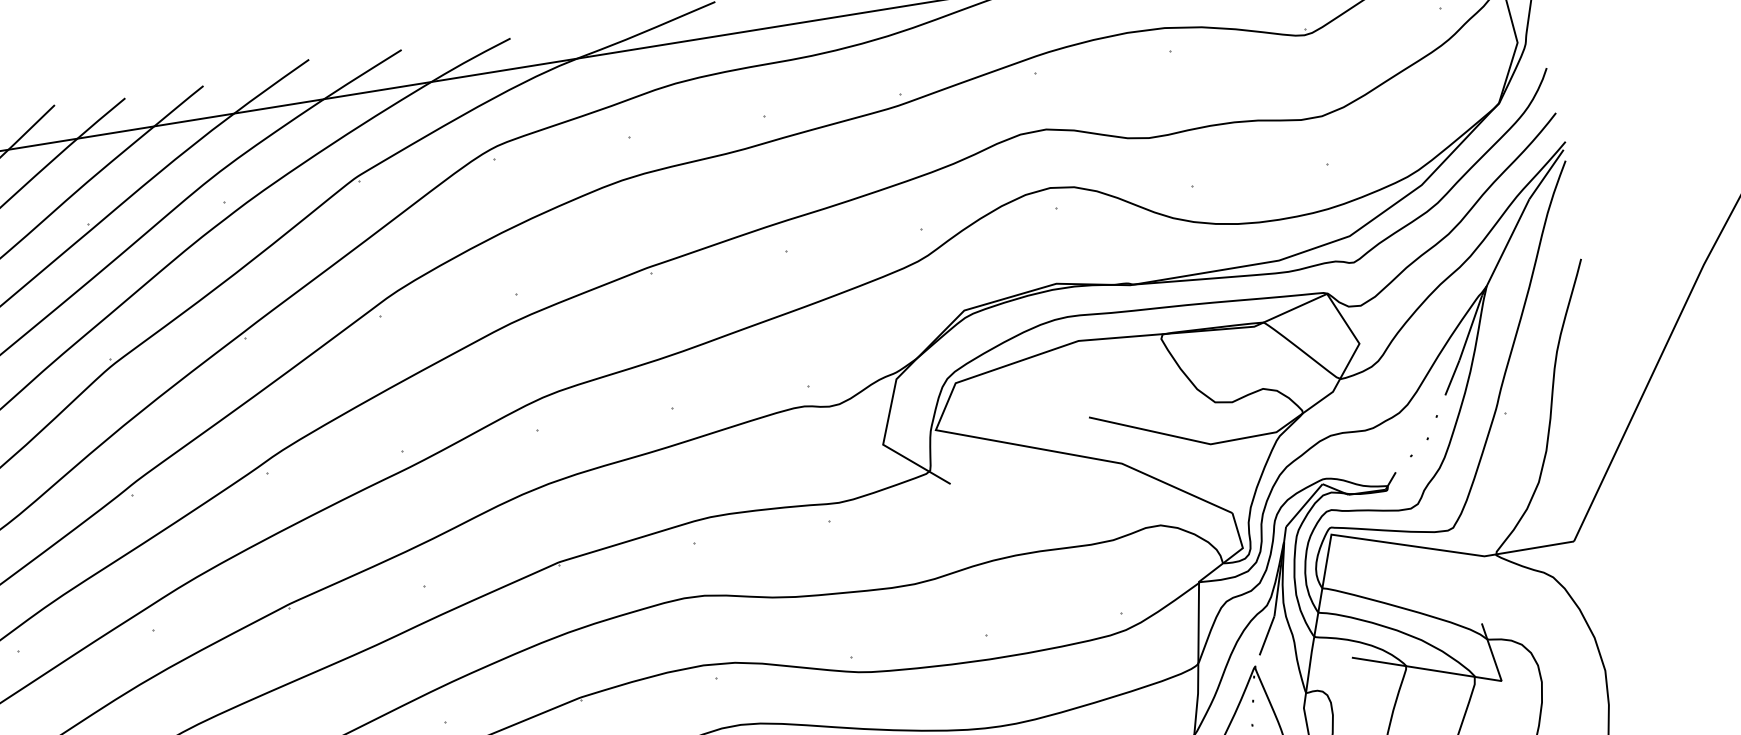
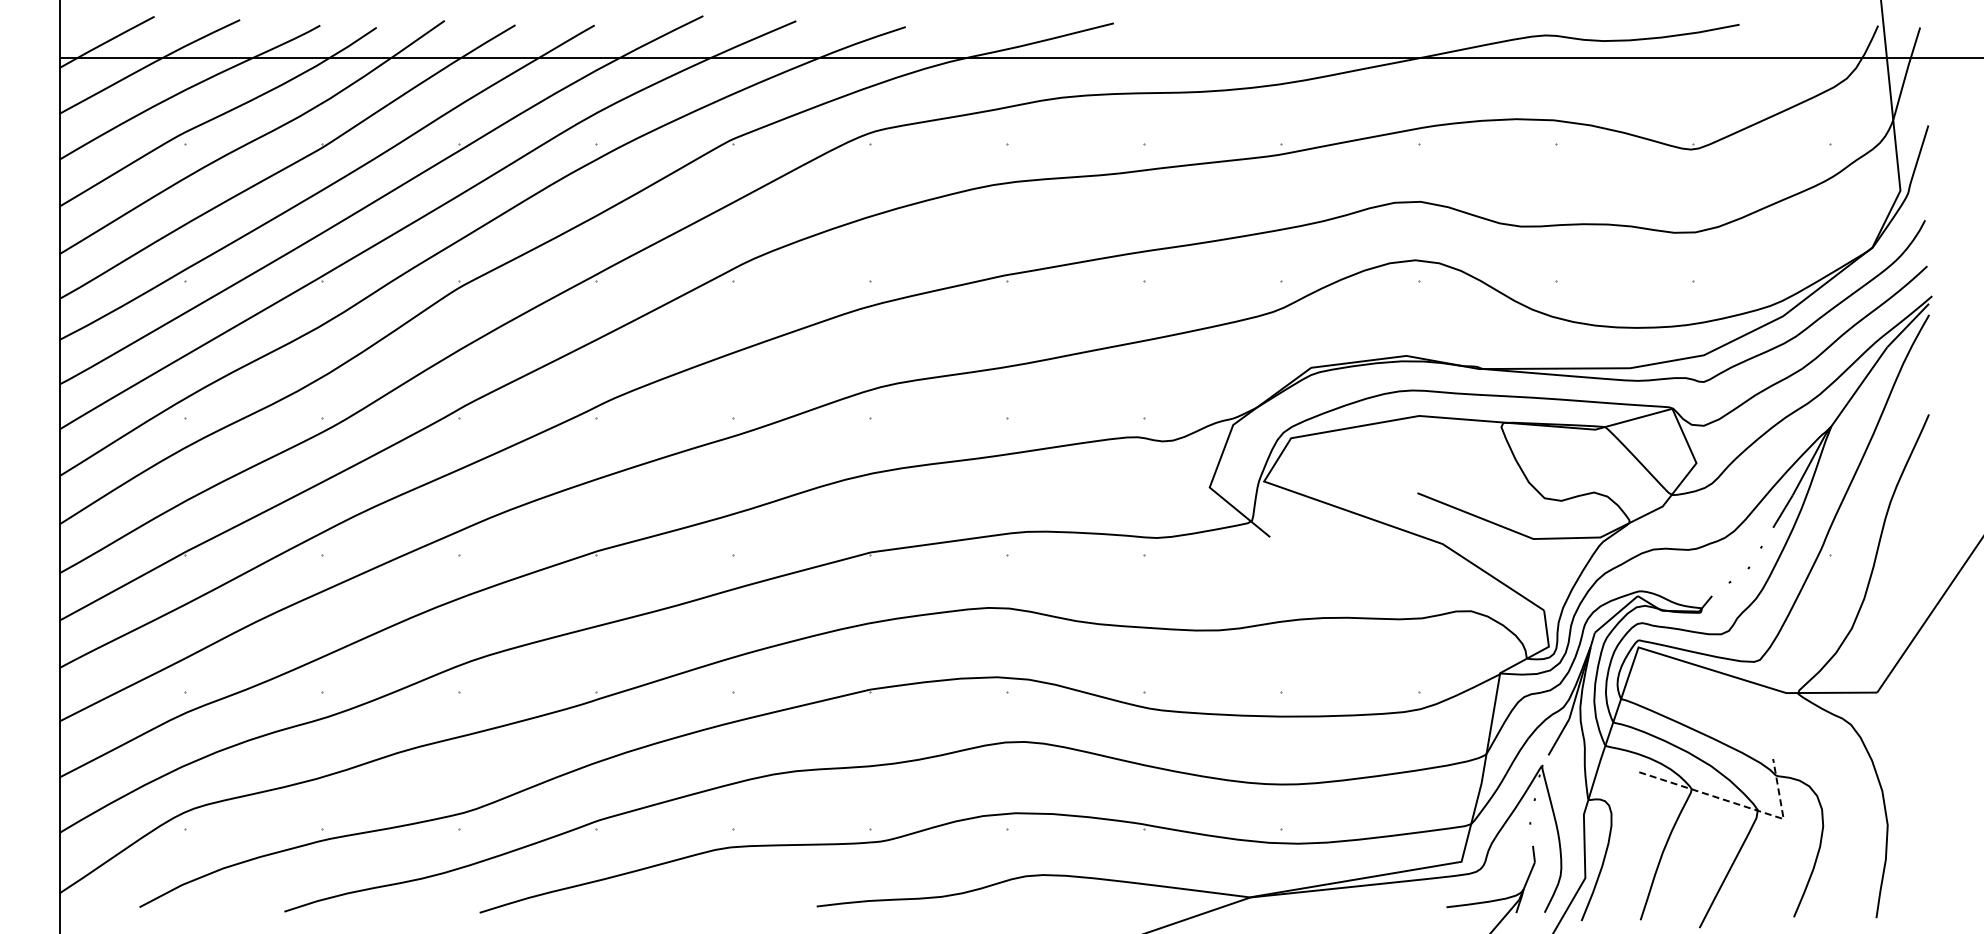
line: (1457, 674) -> (1741, 805), solid -> dashed

